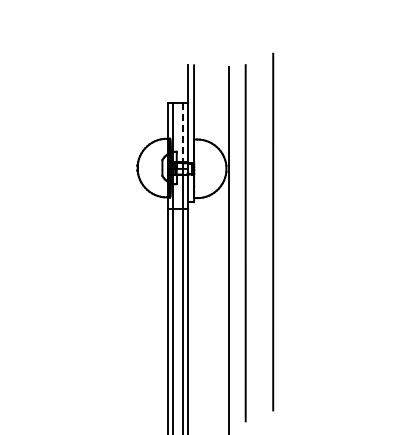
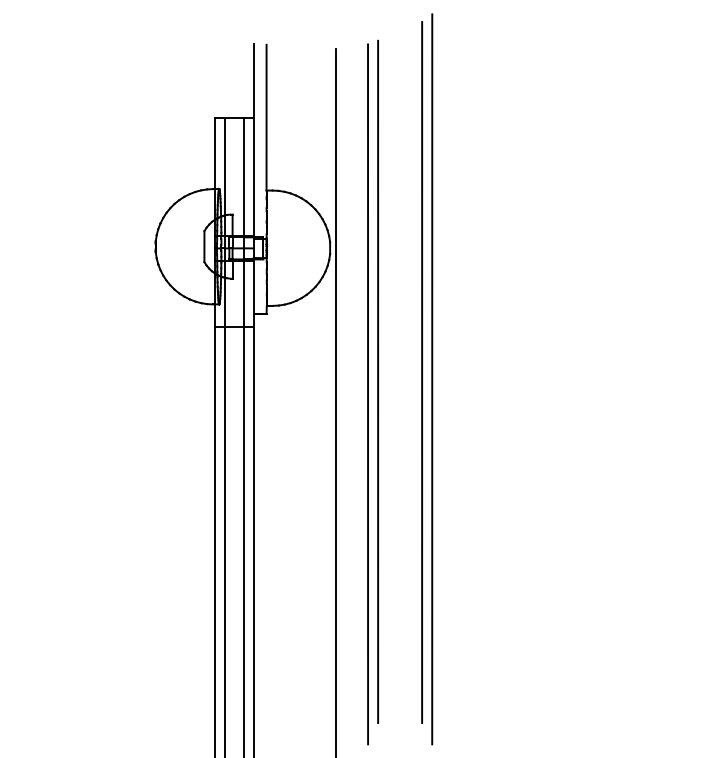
line: (182, 132) -> (243, 176), dashed -> solid
line: (278, 235) -> (432, 379), added
line: (250, 236) -> (377, 381), added

